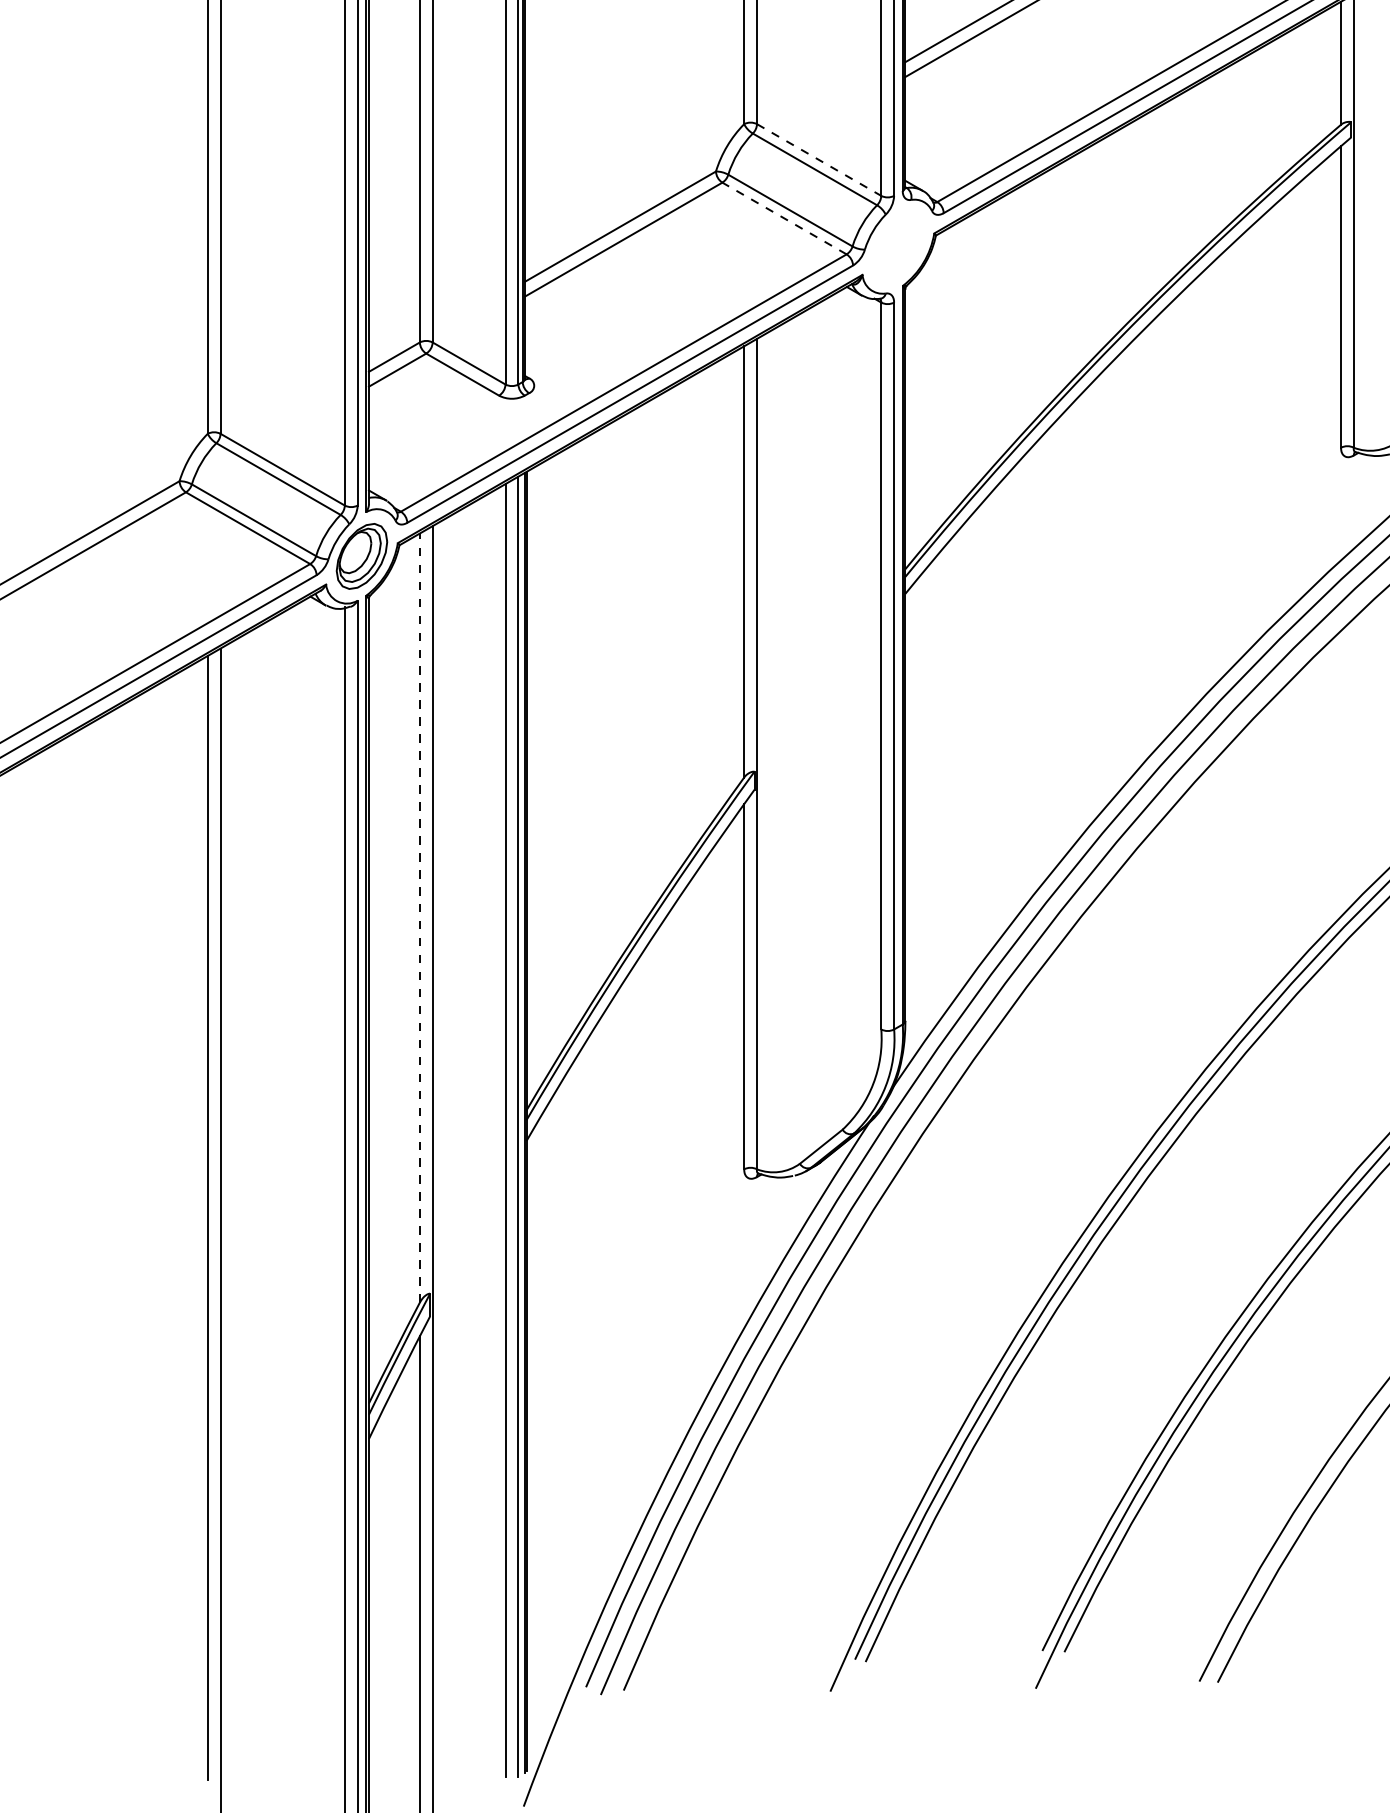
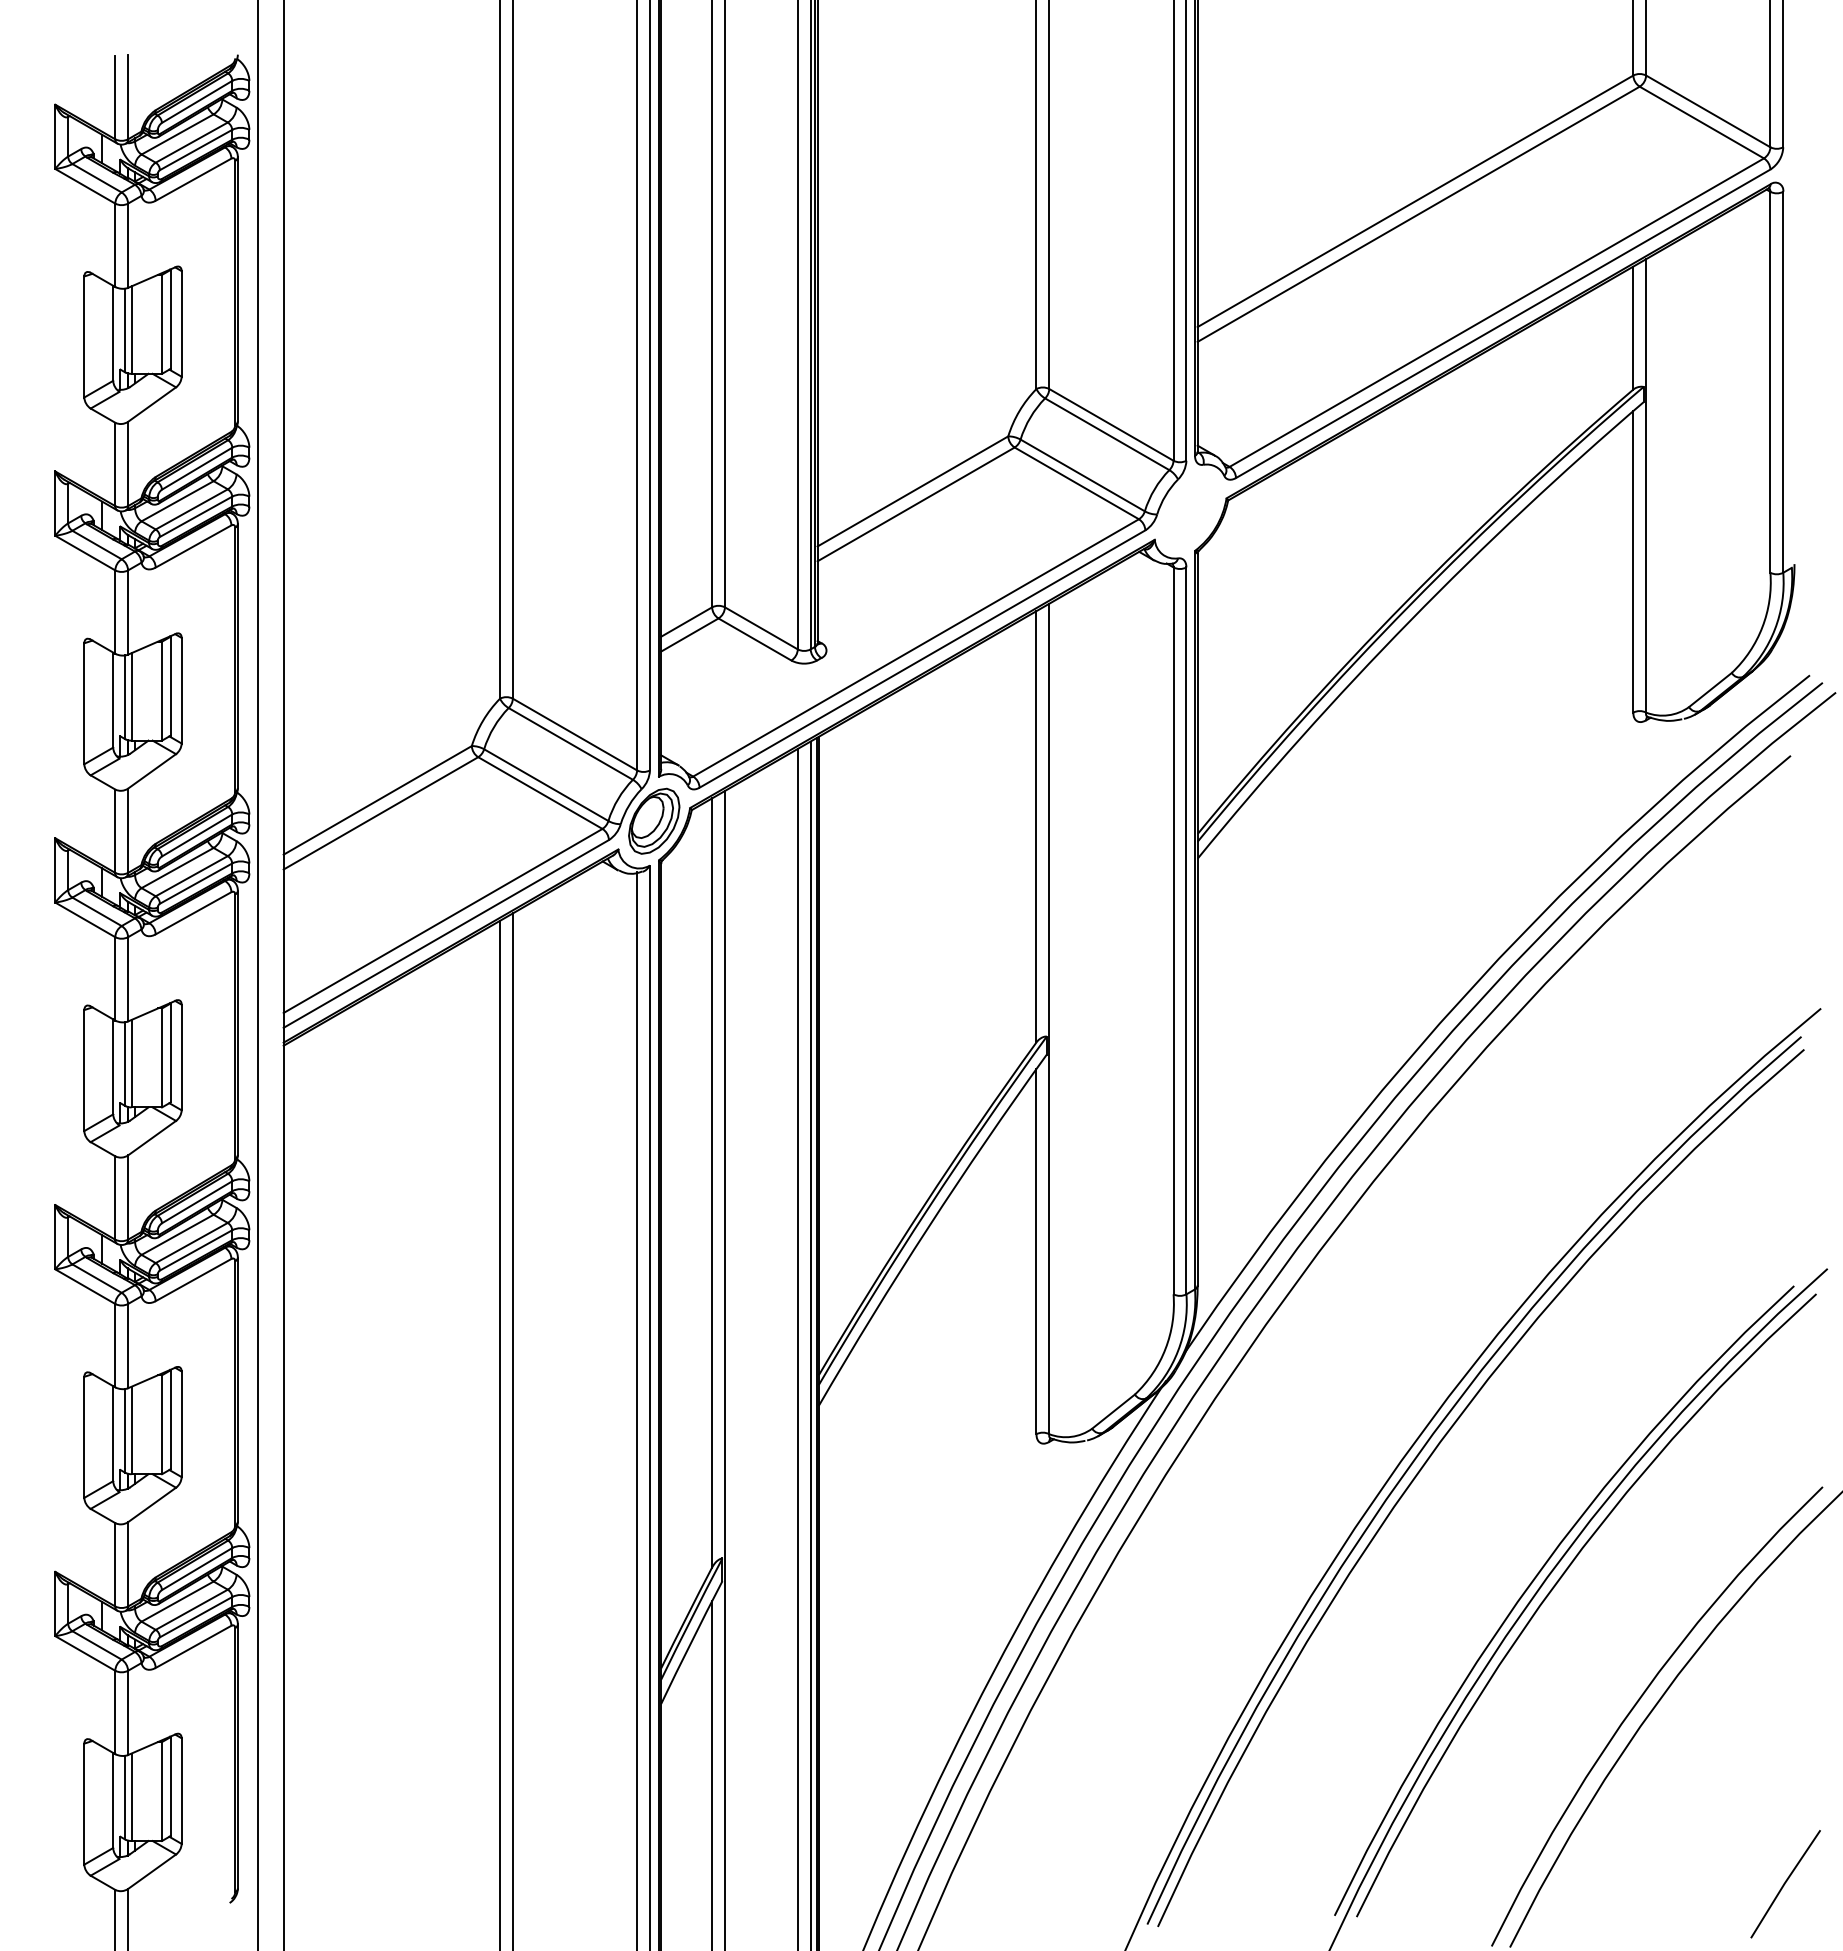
line: (819, 159) -> (1111, 424), dashed -> solid
line: (784, 218) -> (1076, 483), dashed -> solid
line: (420, 917) -> (712, 1182), dashed -> solid

